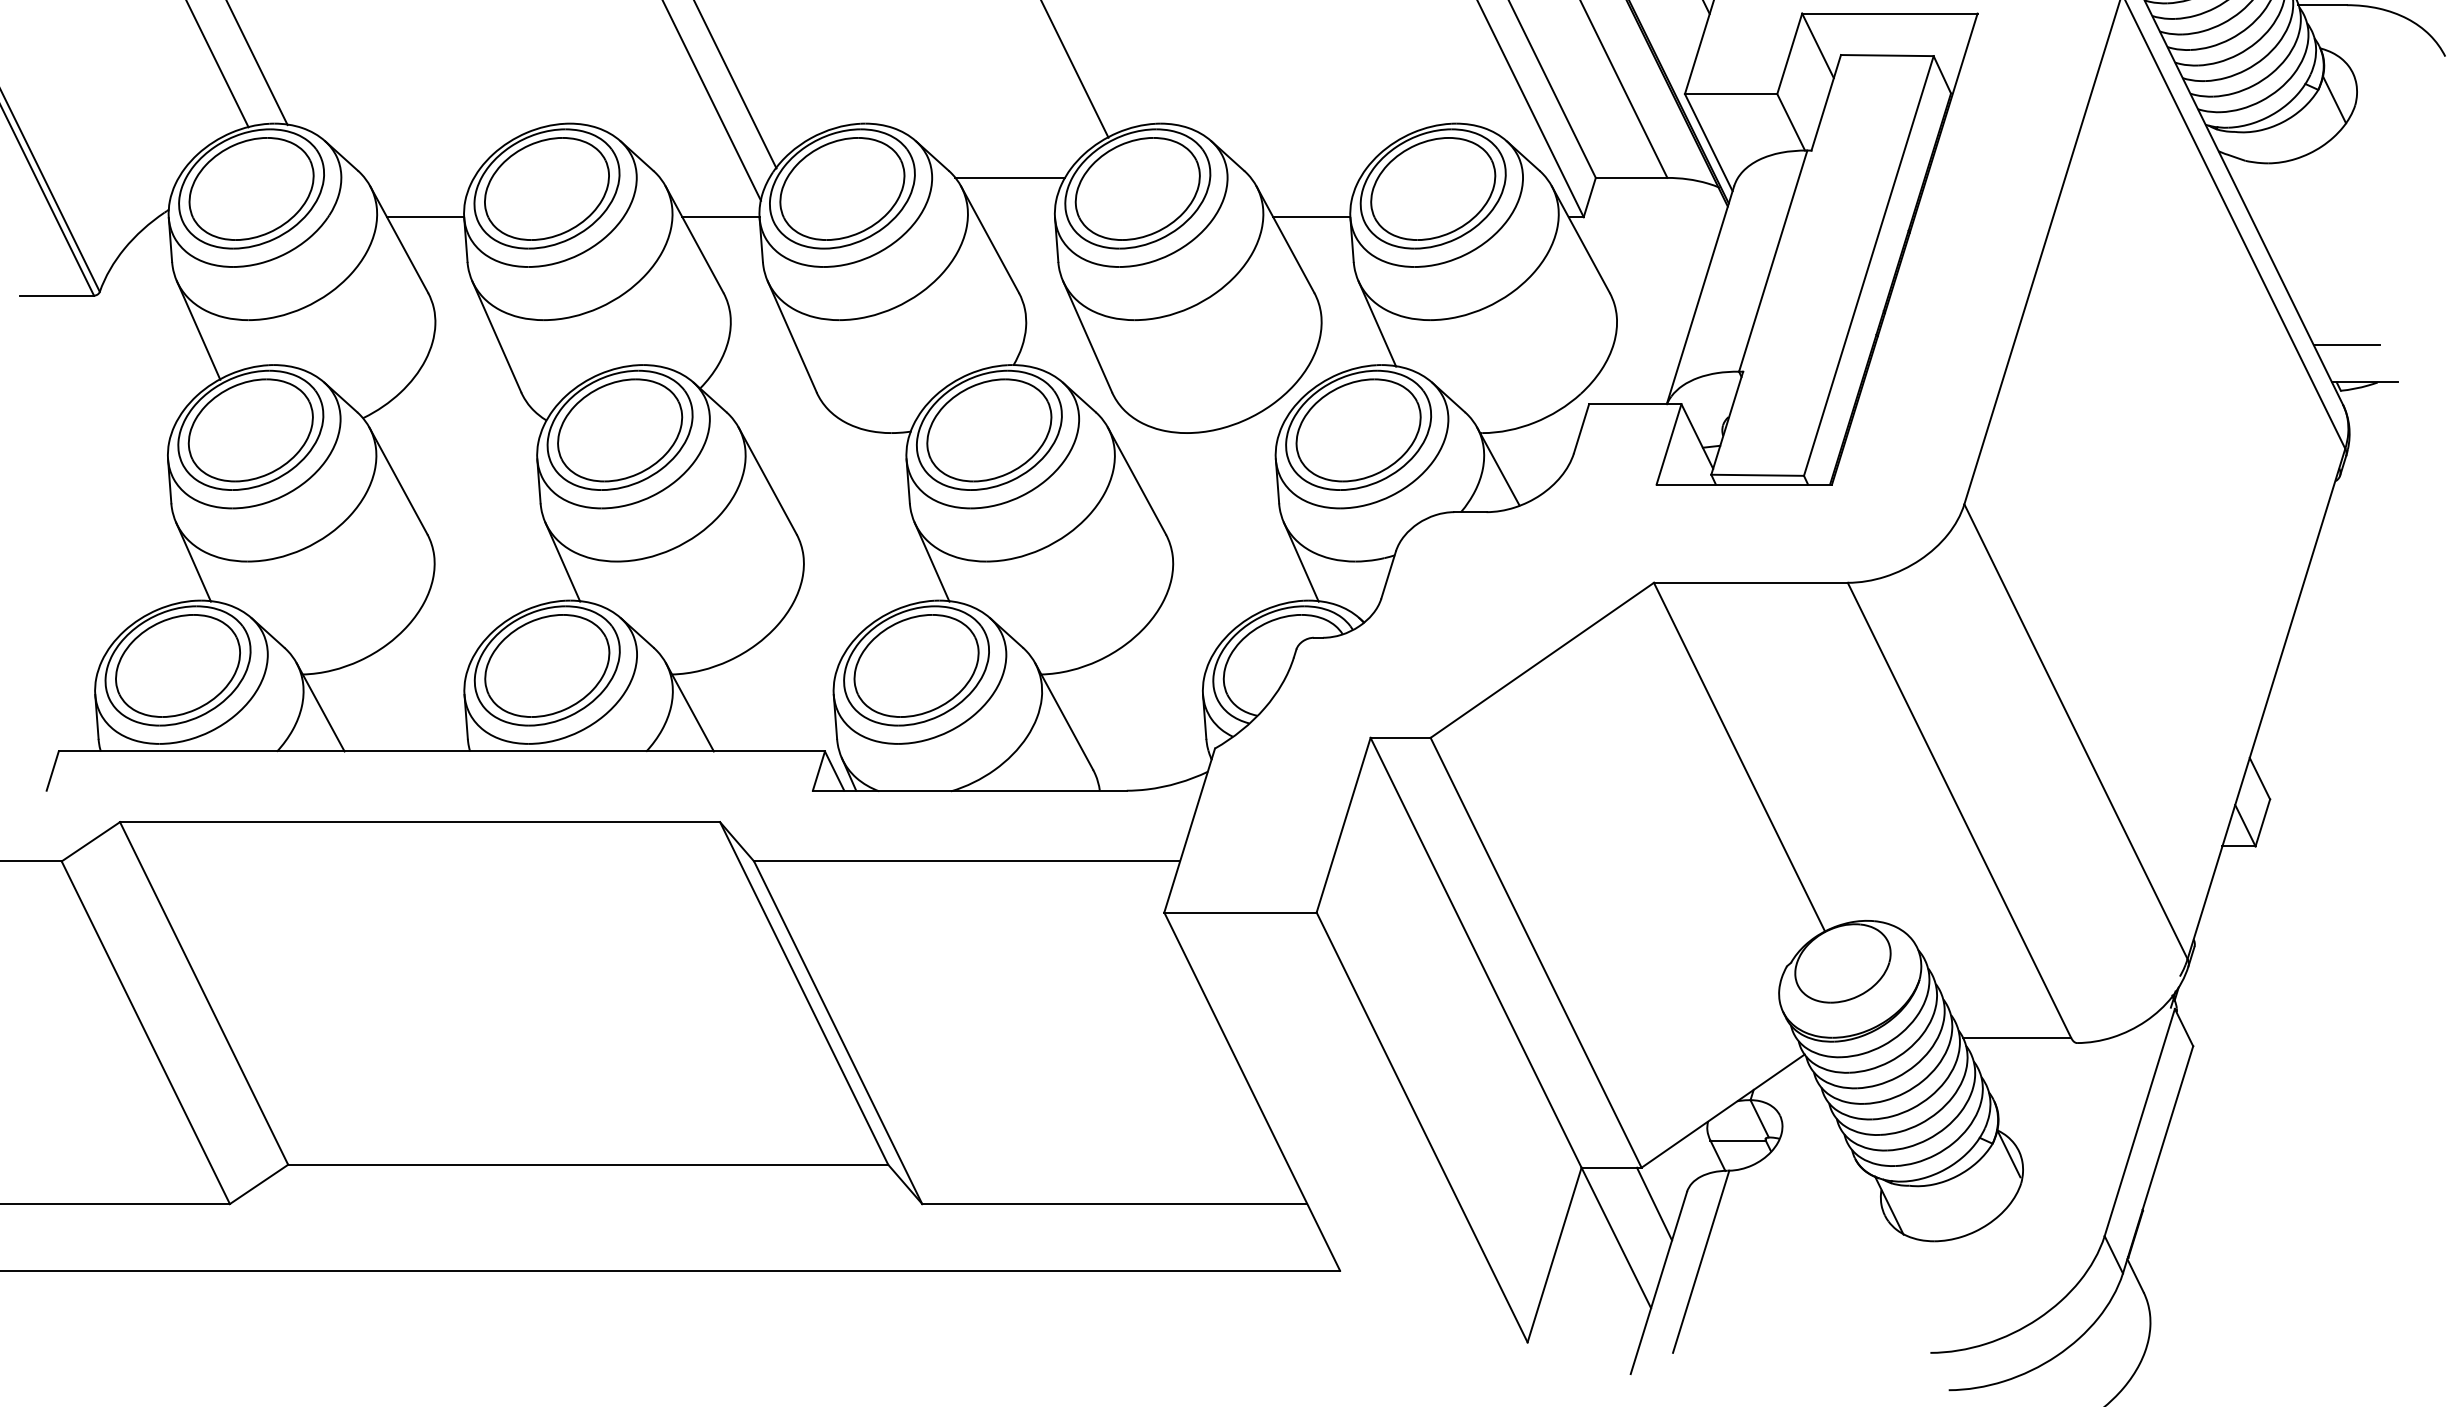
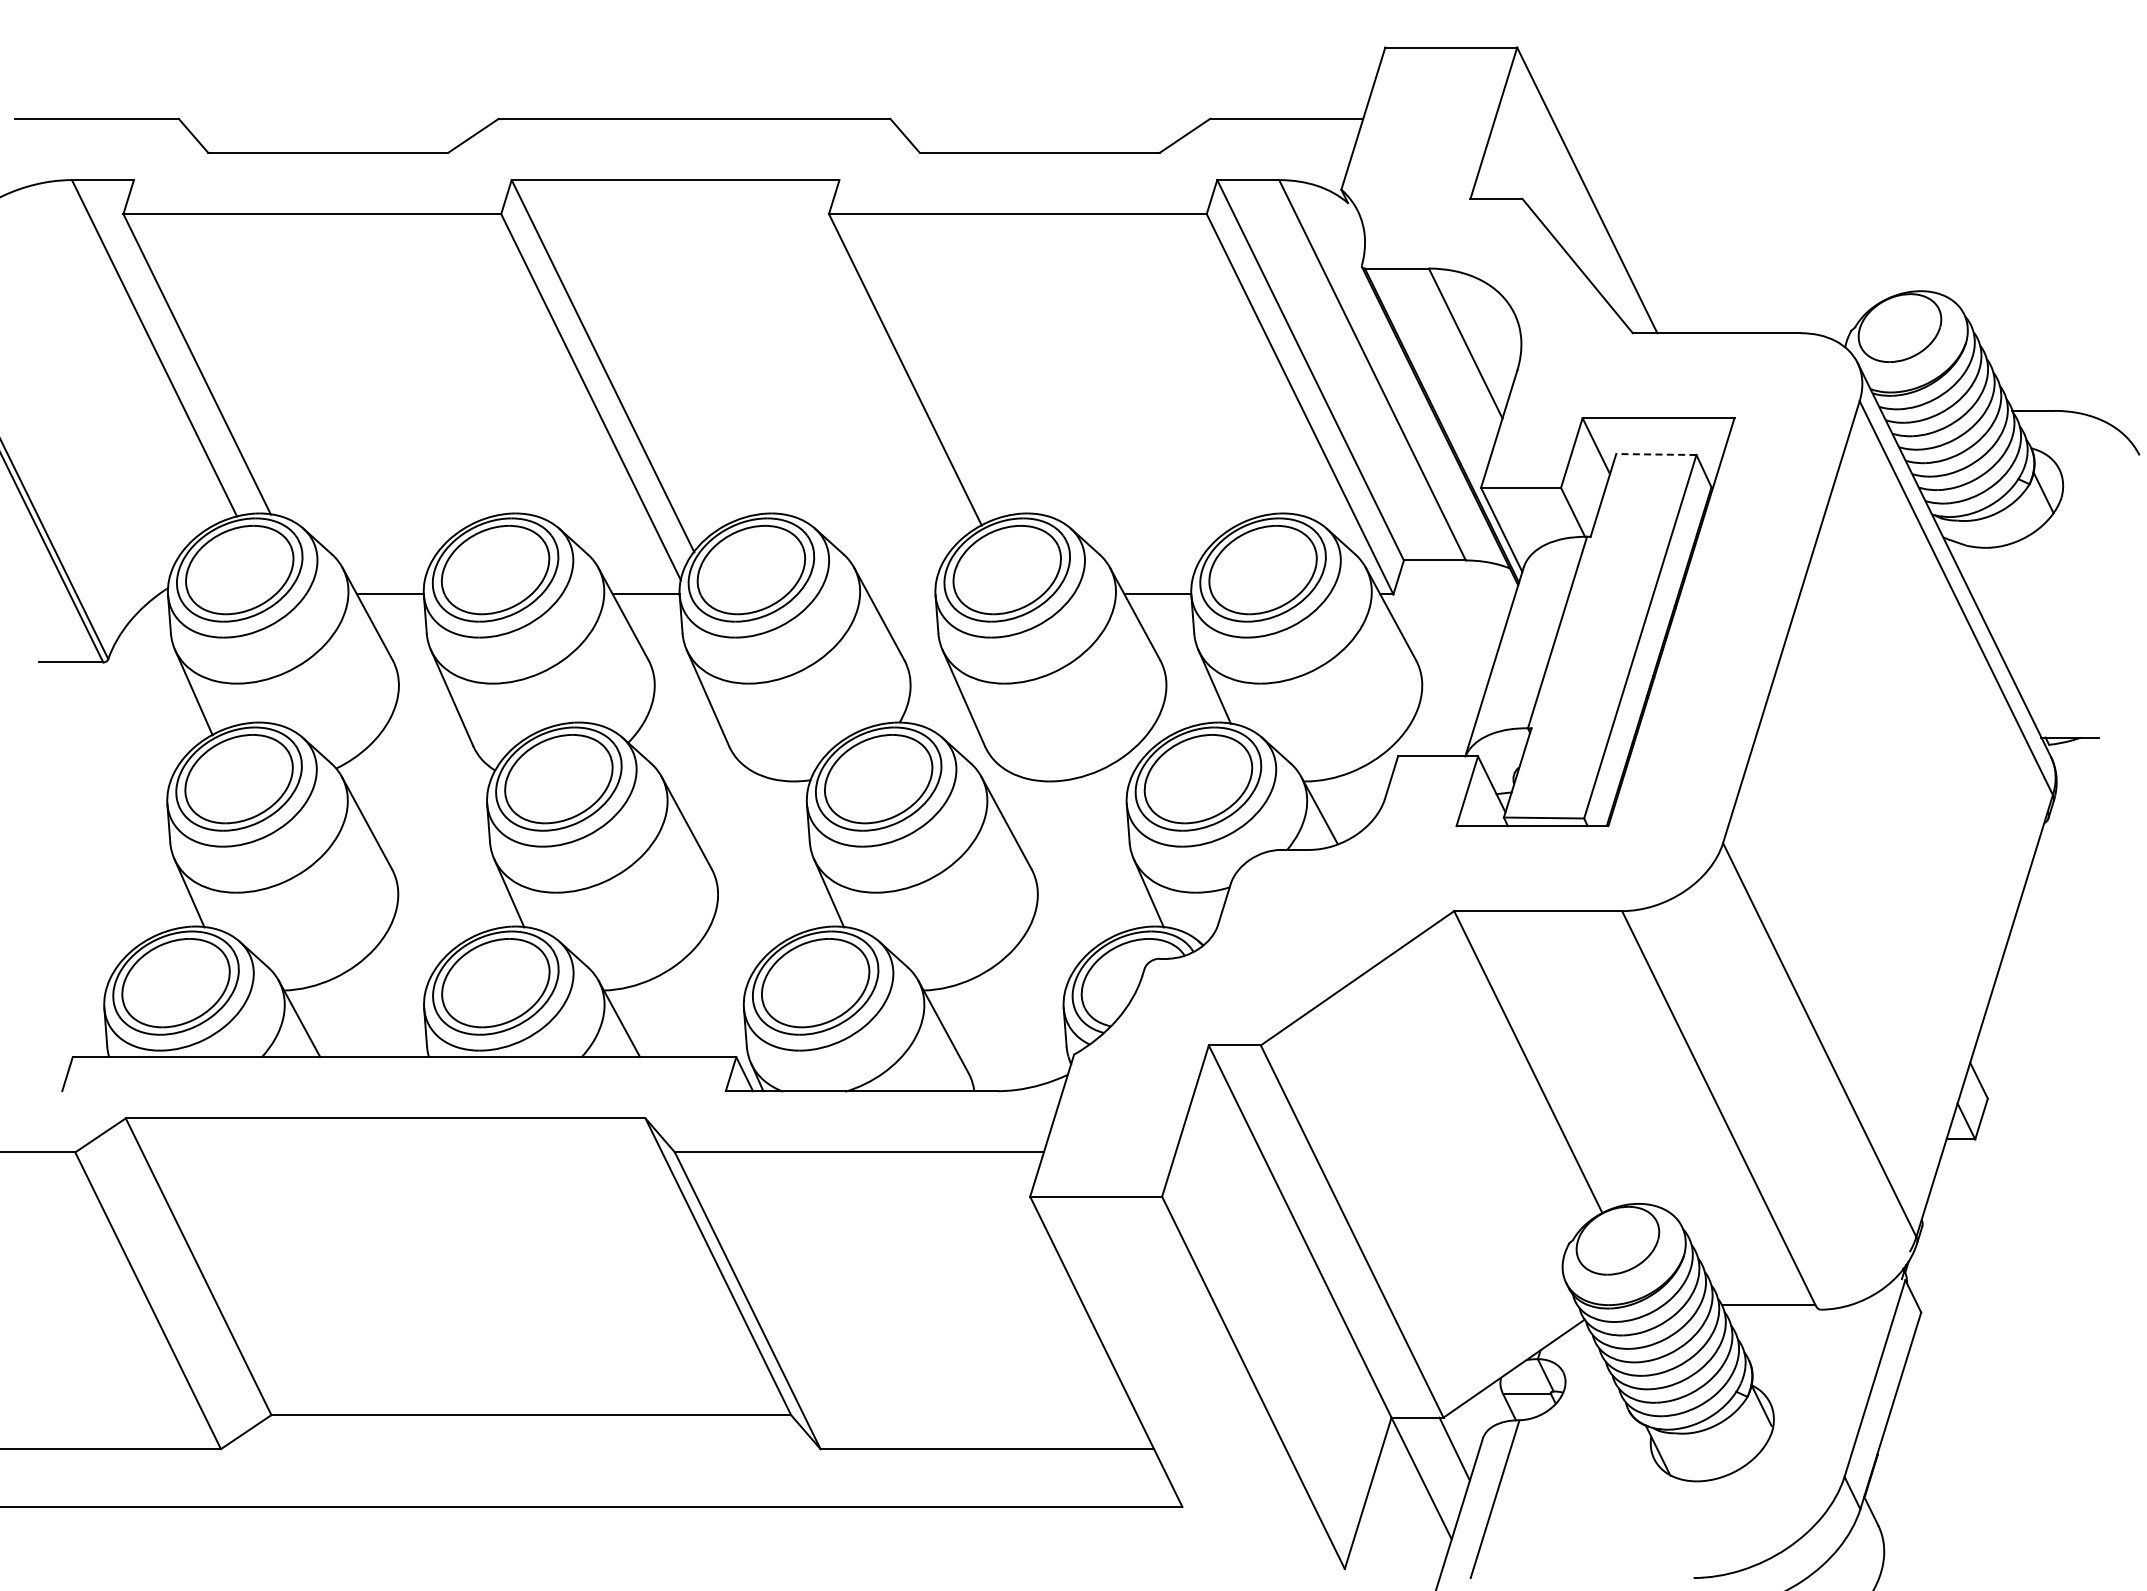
line: (1886, 55) -> (1655, 454), solid -> dashed
line: (1009, 177) -> (896, 560), removed
line: (2347, 345) -> (2054, 705), removed

